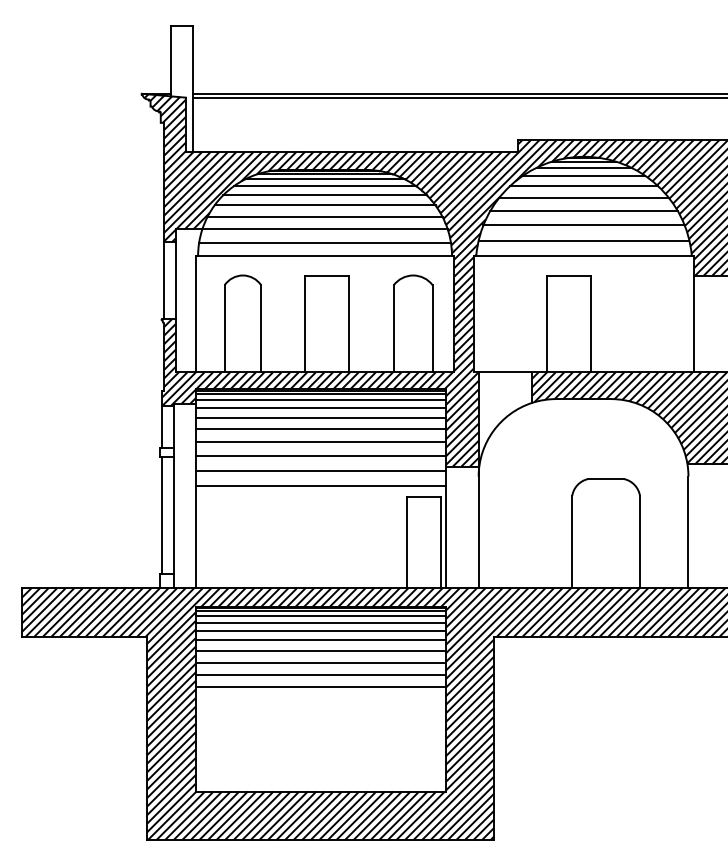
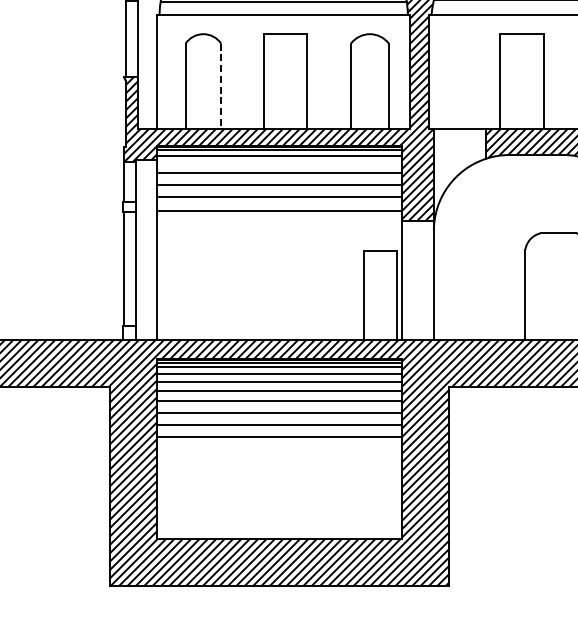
line: (261, 328) -> (221, 85), solid -> dashed
line: (320, 407) -> (279, 163), removed
line: (320, 471) -> (279, 225), removed
line: (320, 486) -> (279, 240), removed

